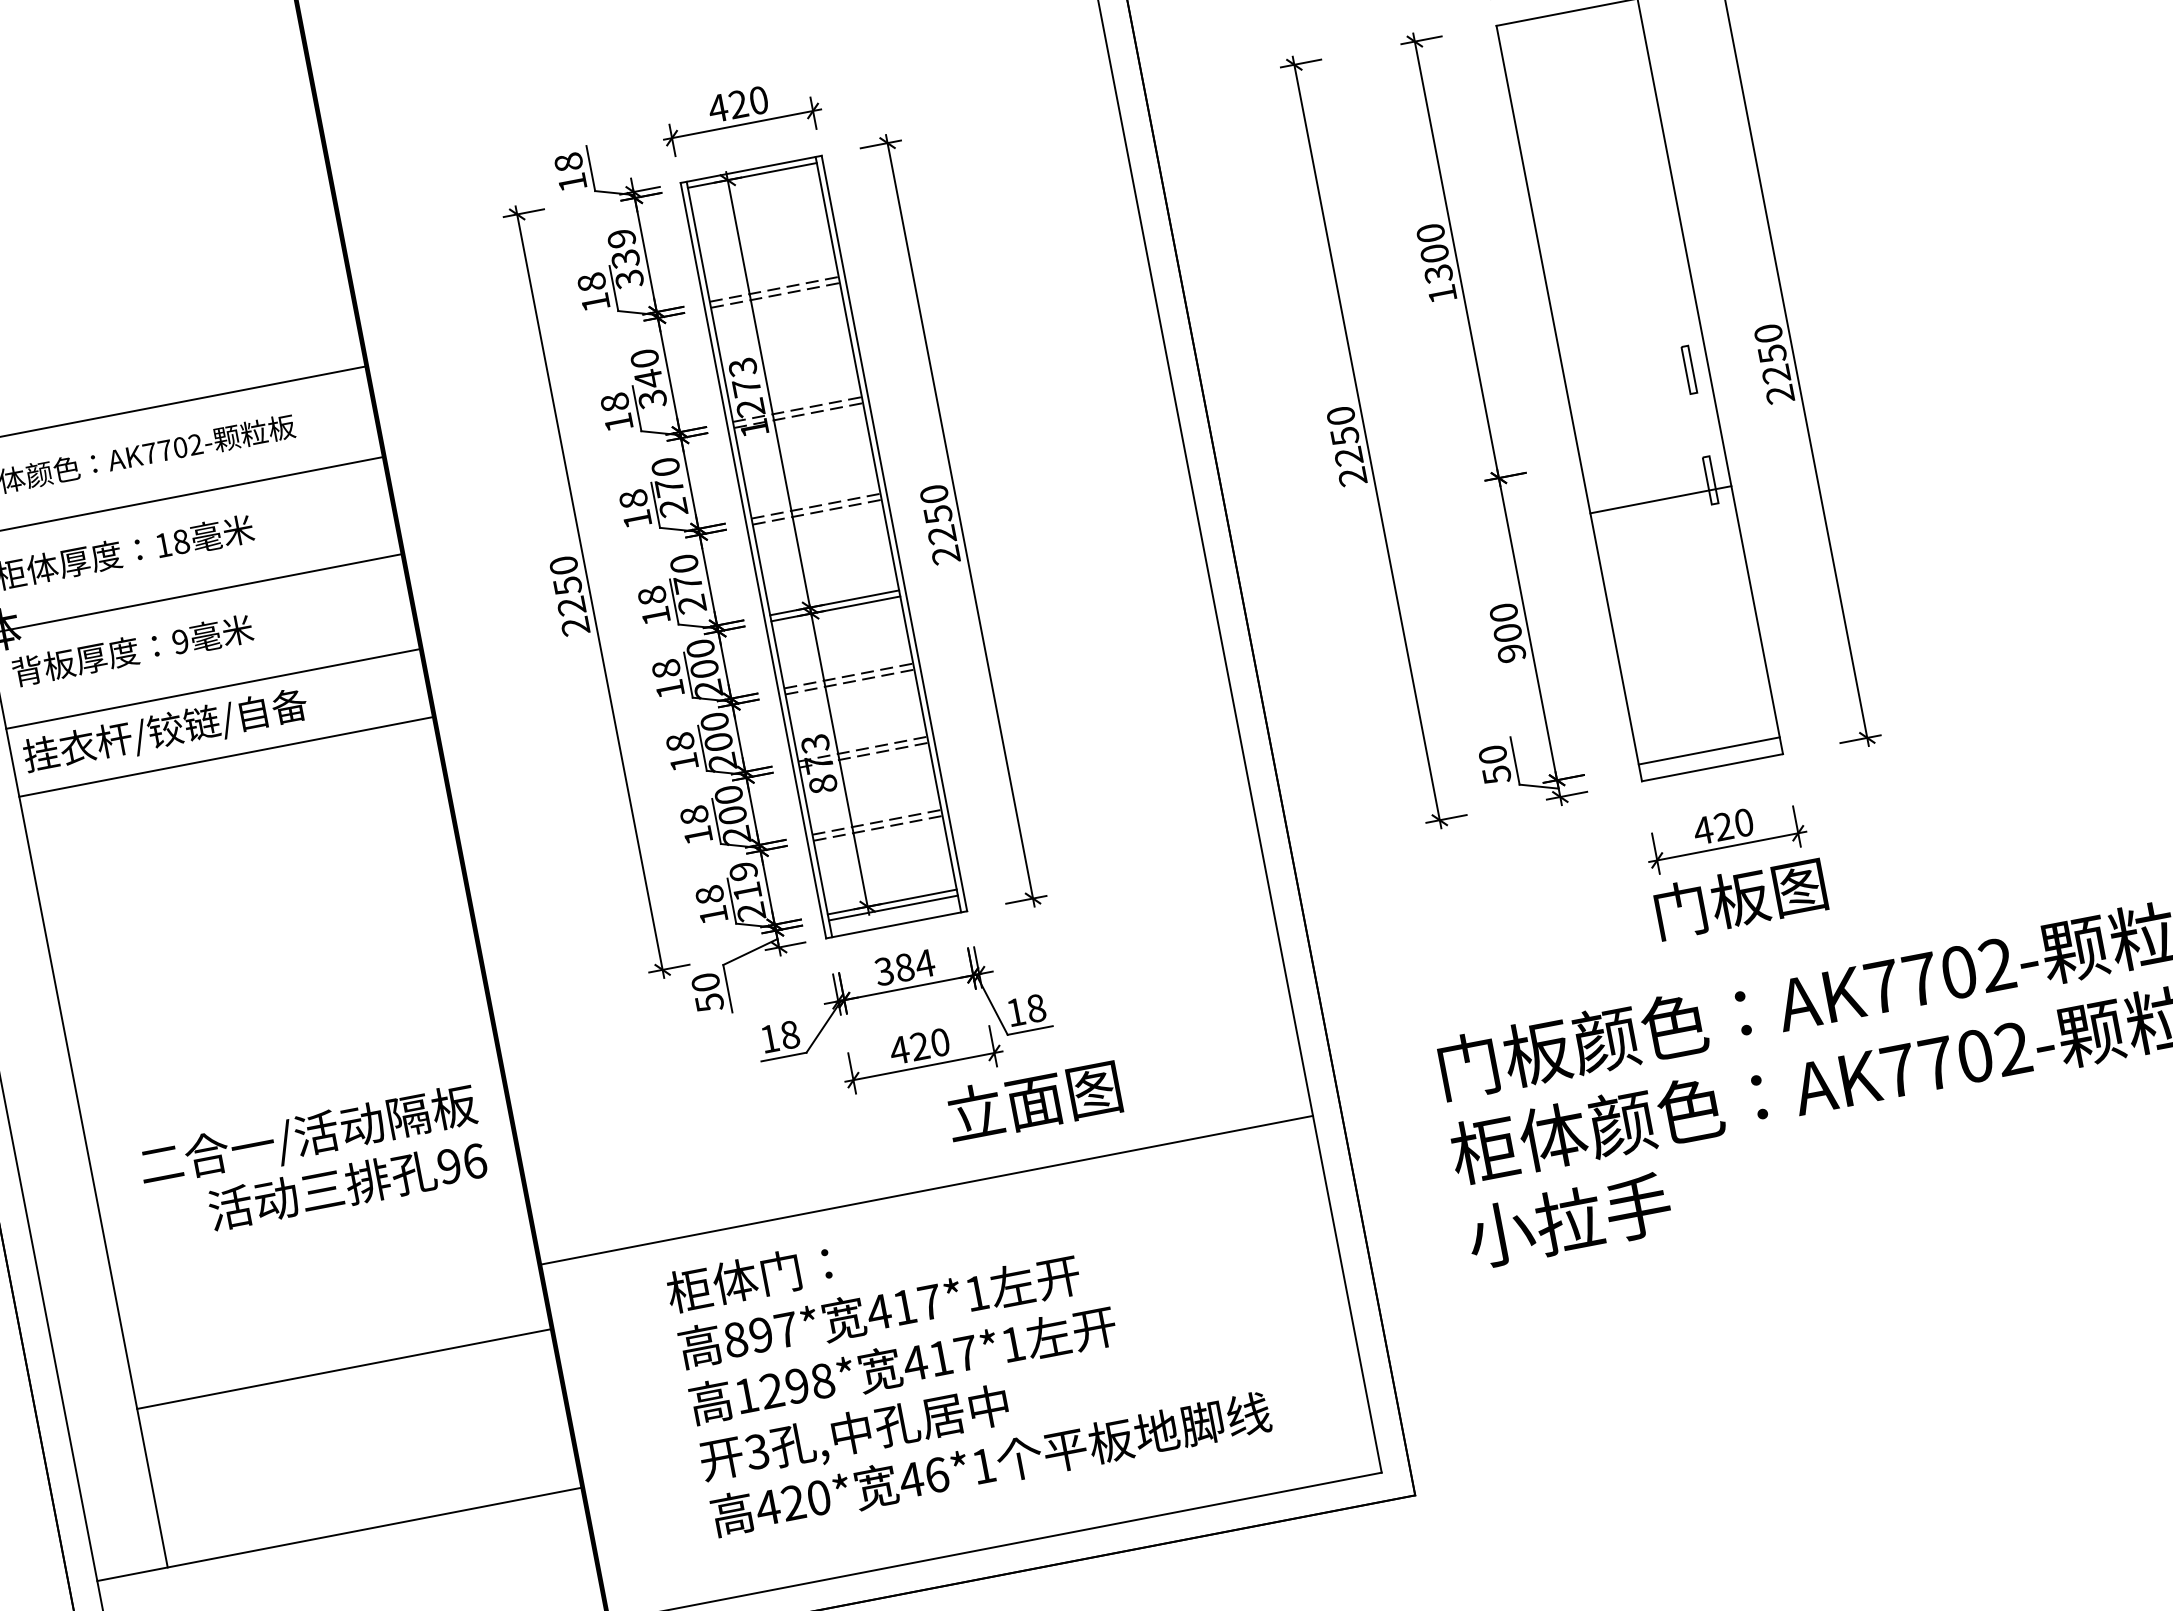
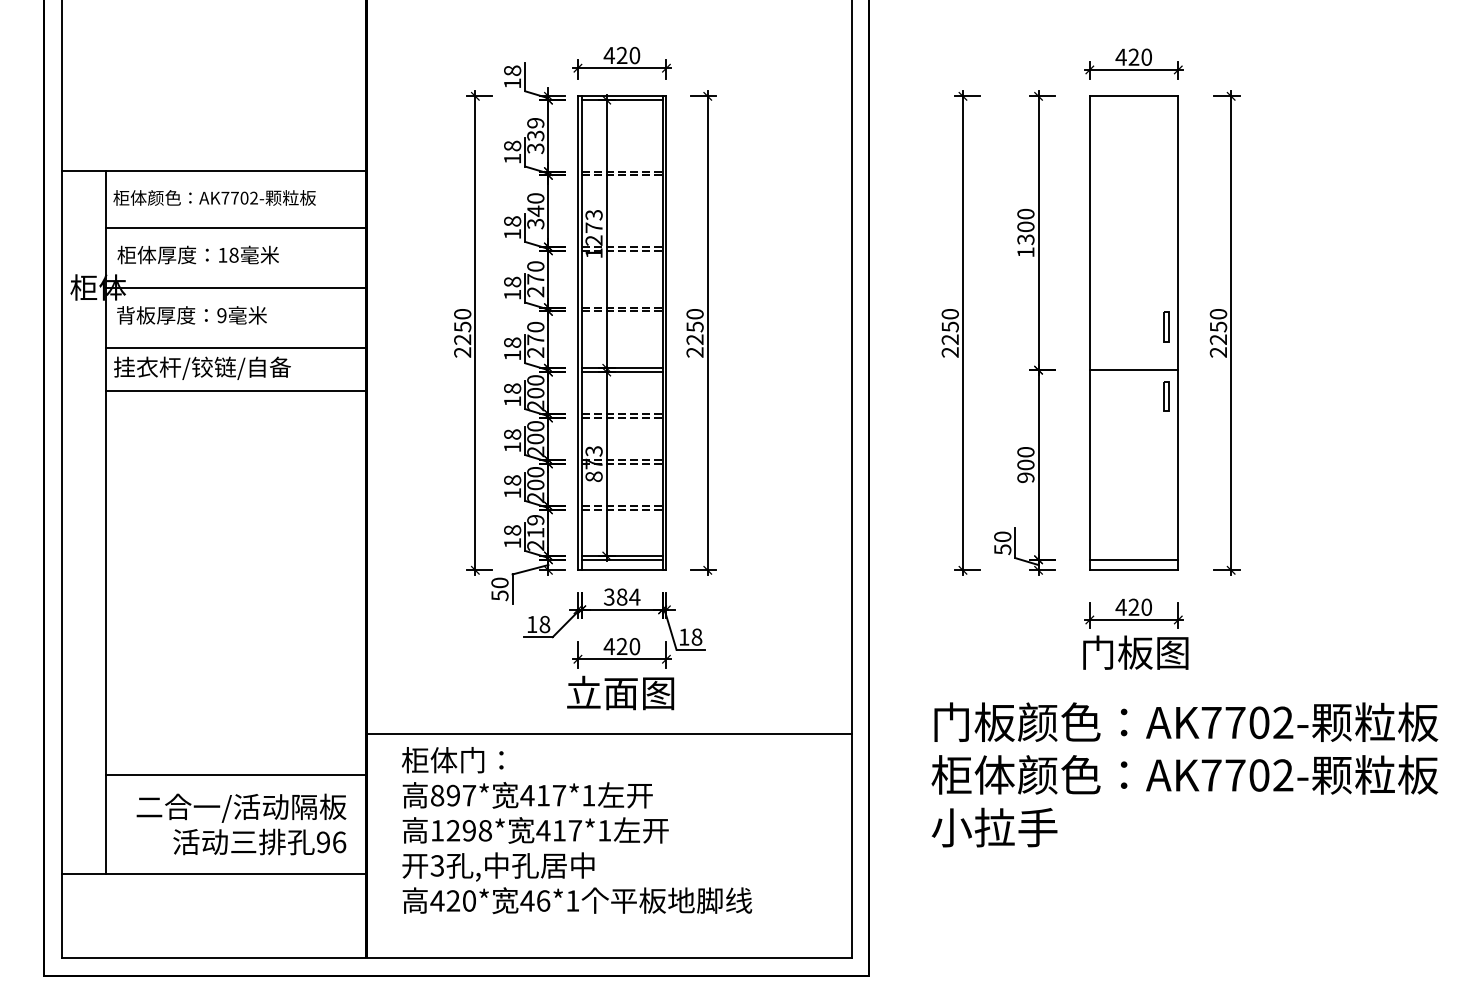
line: (1660, 500) -> (1133, 370), moved
text: (1033, 1100) -> (620, 692), moved
text: (313, 1163) -> (241, 824), moved
text: (969, 1352) -> (577, 830), moved

